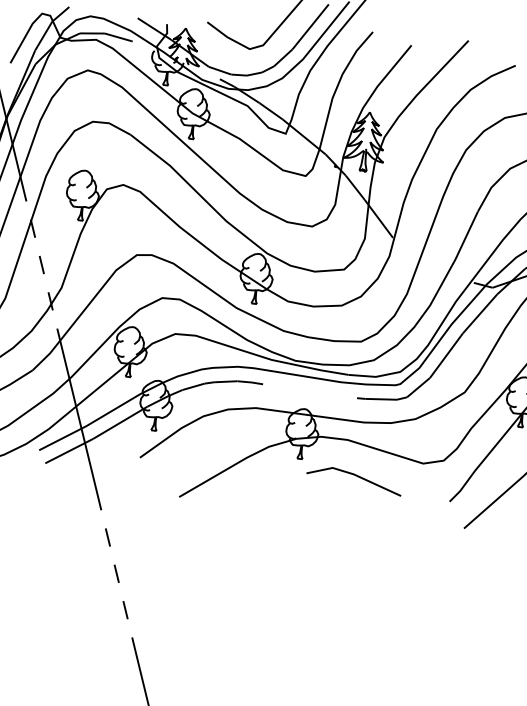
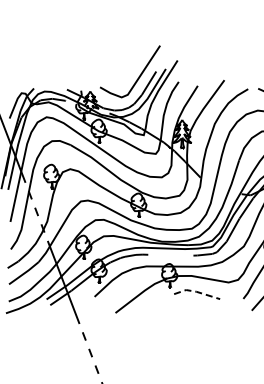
line: (353, 473) -> (196, 291), solid -> dashed

